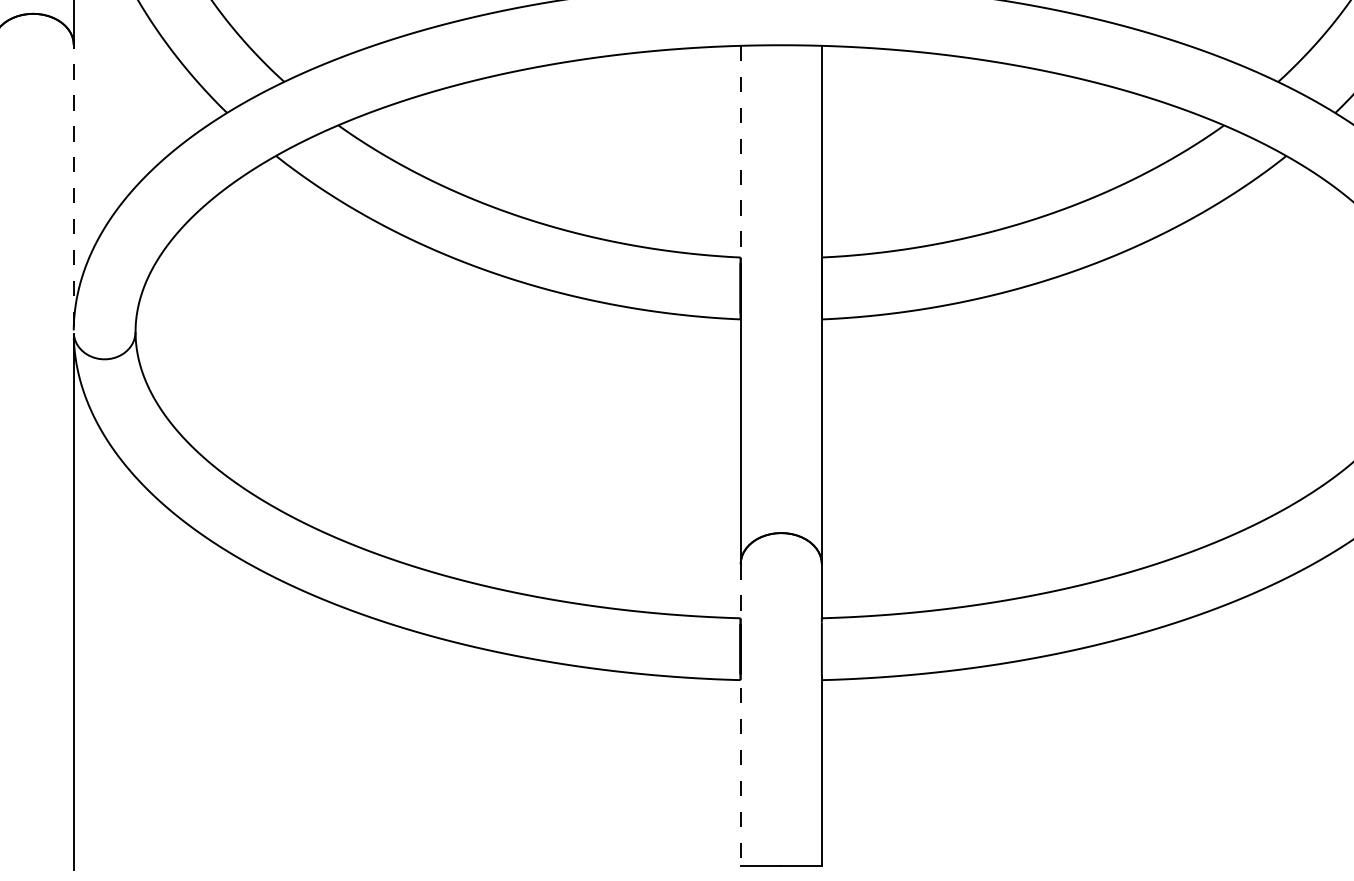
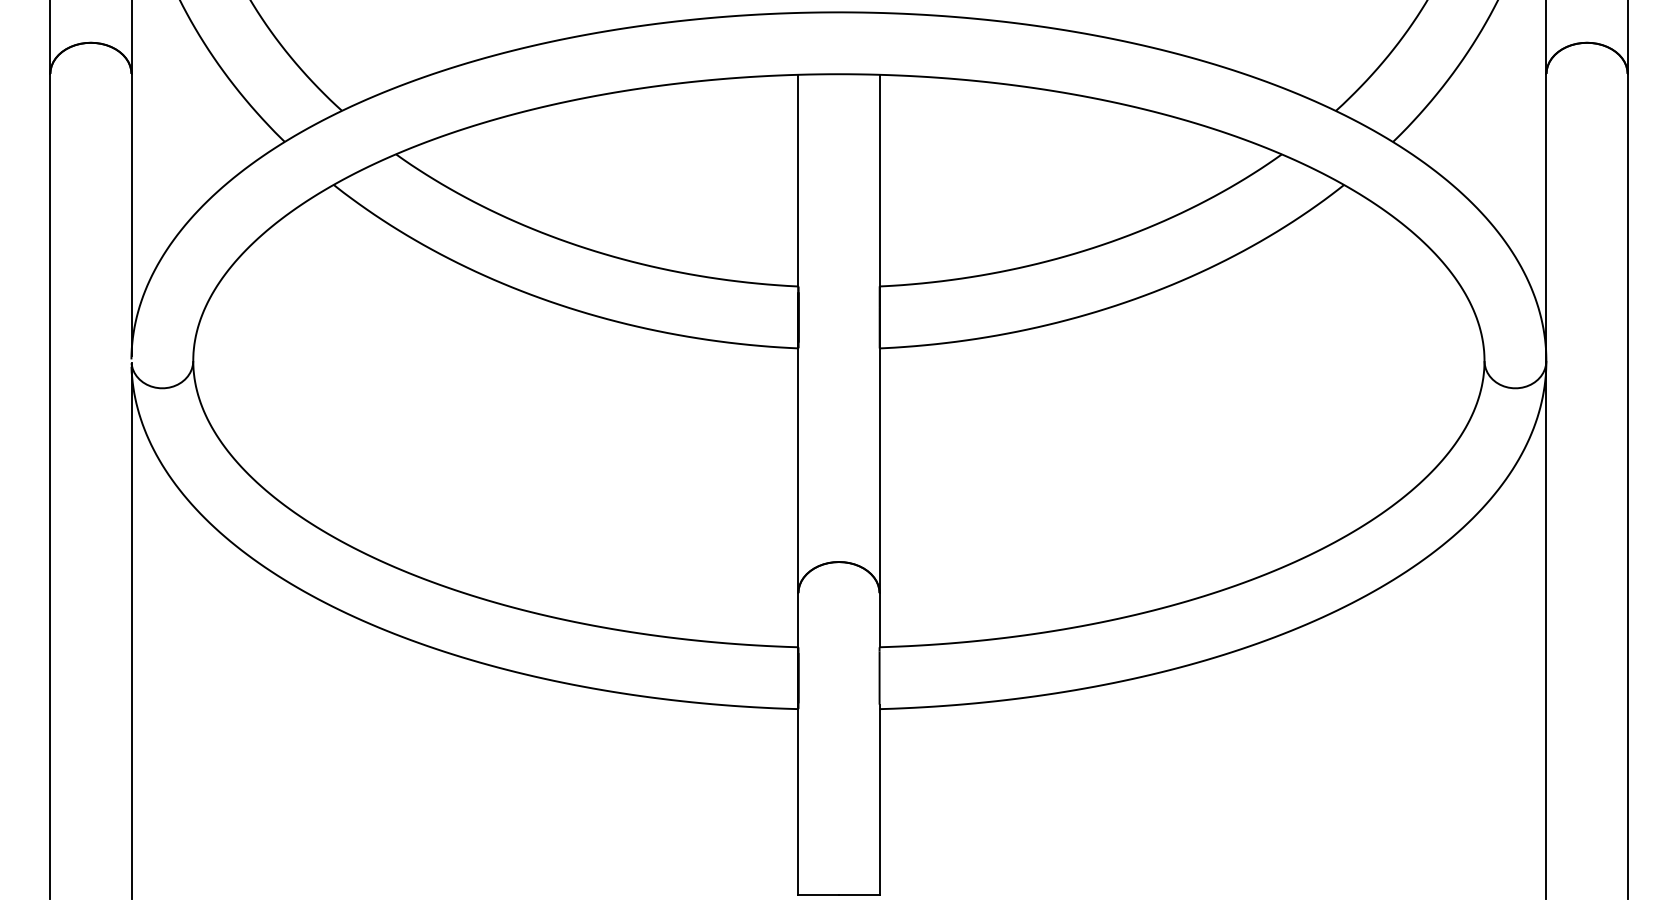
line: (740, 151) -> (798, 180), dashed -> solid
line: (73, 185) -> (131, 214), dashed -> solid
line: (740, 715) -> (798, 744), dashed -> solid

